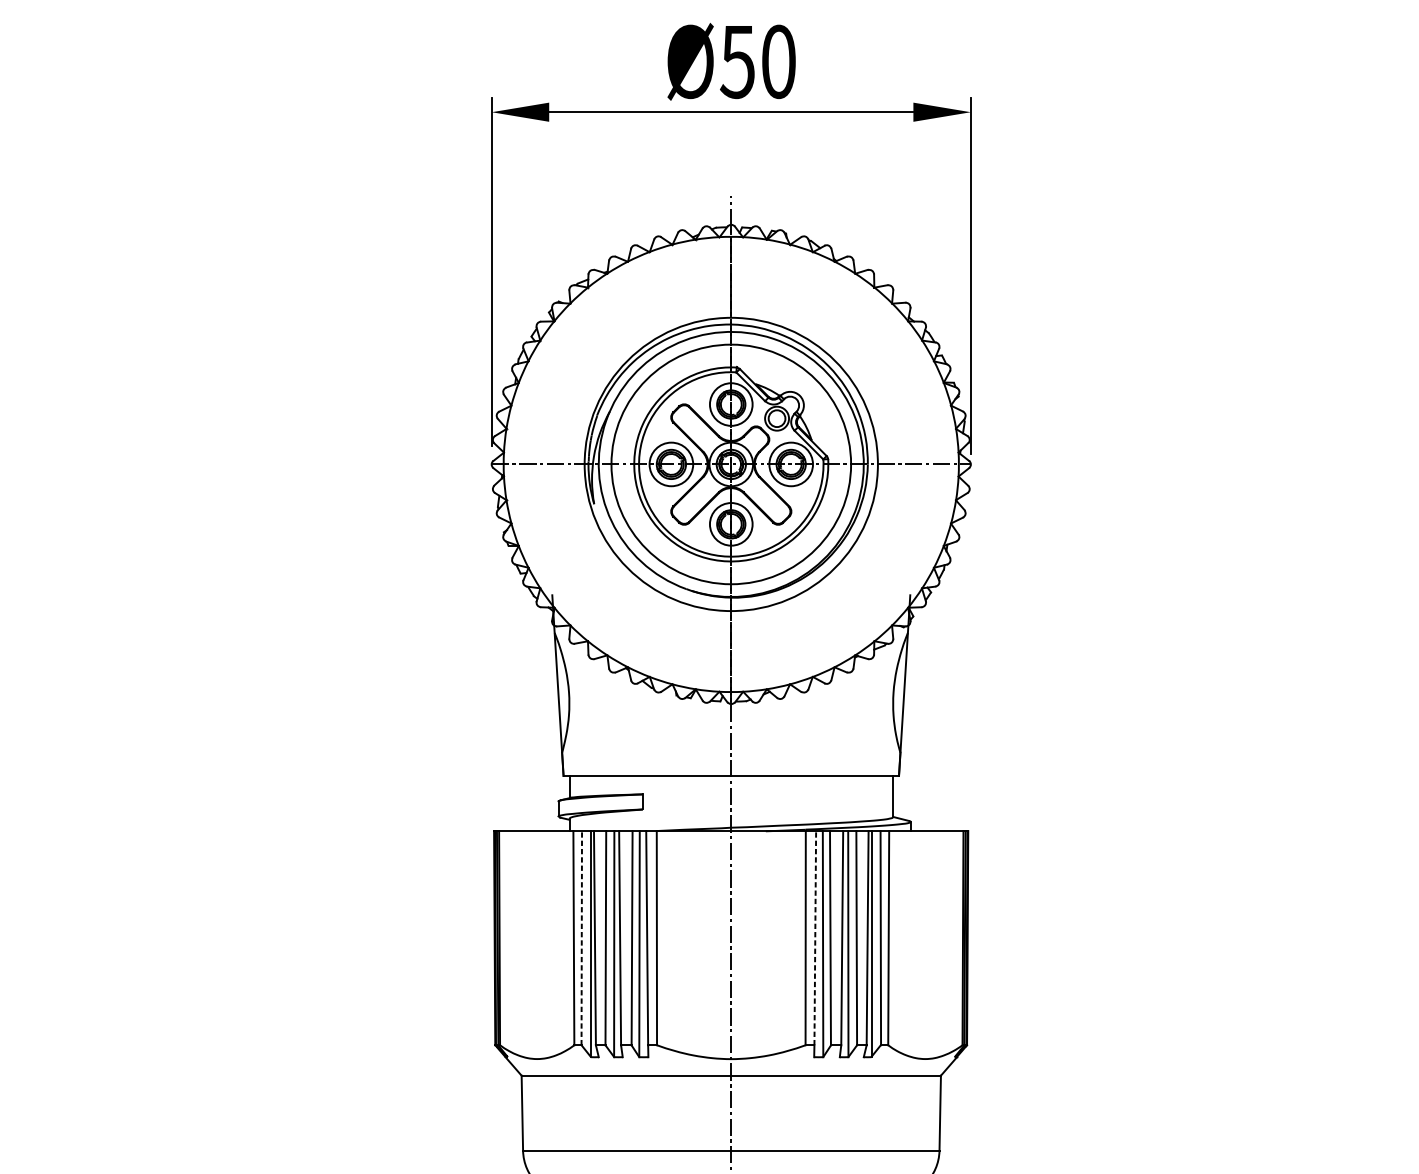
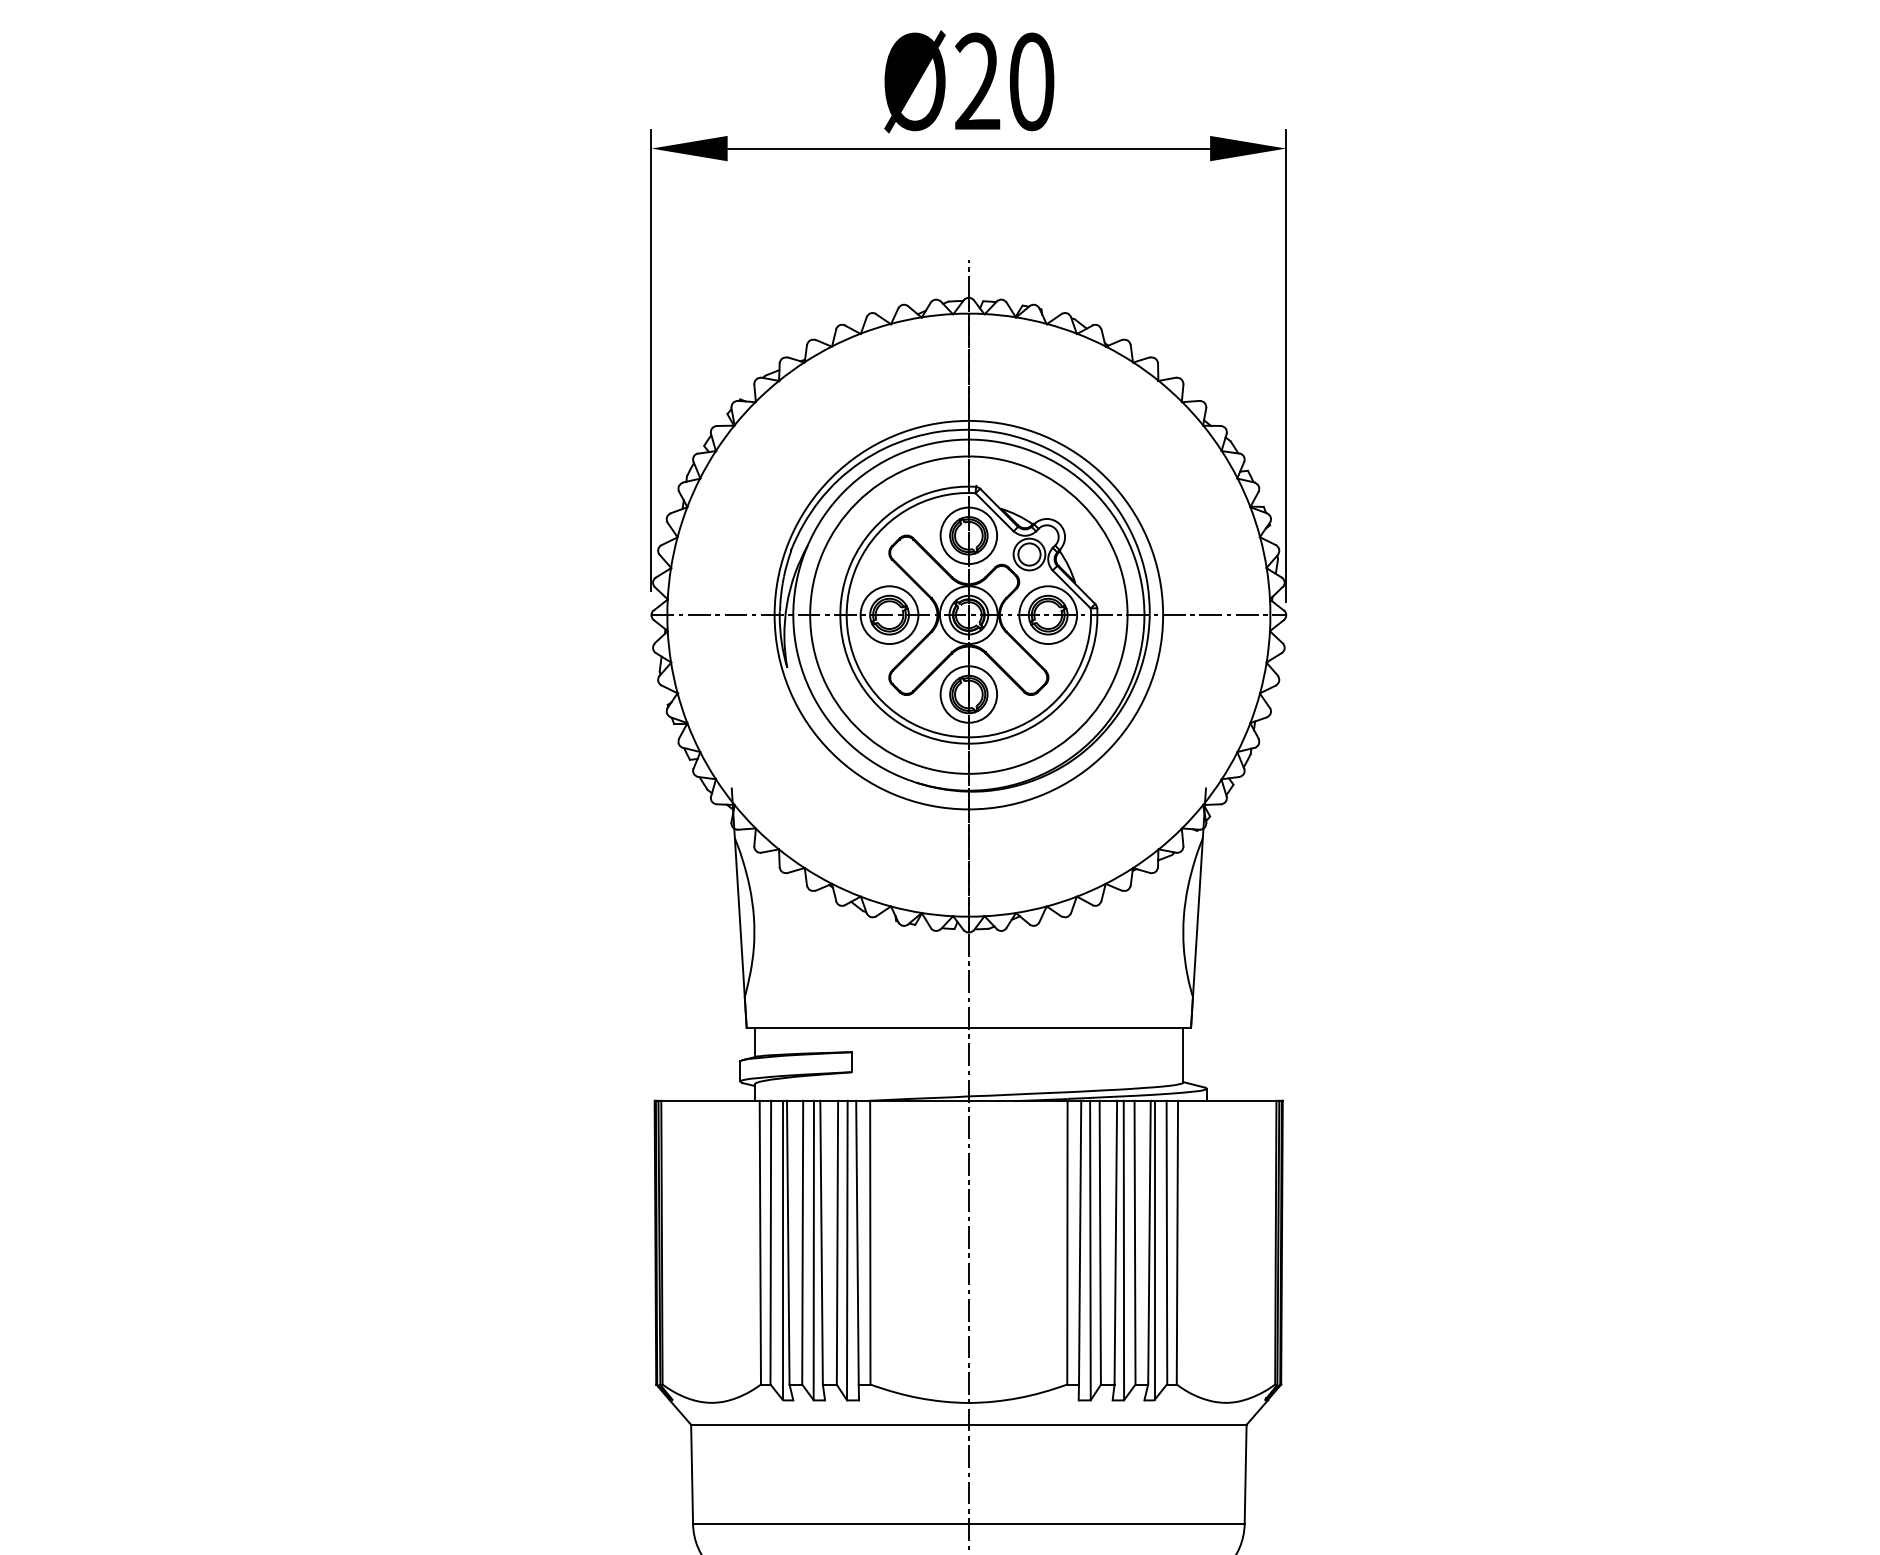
text: (737, 61) -> (976, 81), Ø50 -> Ø20
line: (581, 938) -> (770, 1242), dashed -> solid
line: (815, 938) -> (1080, 1242), dashed -> solid

